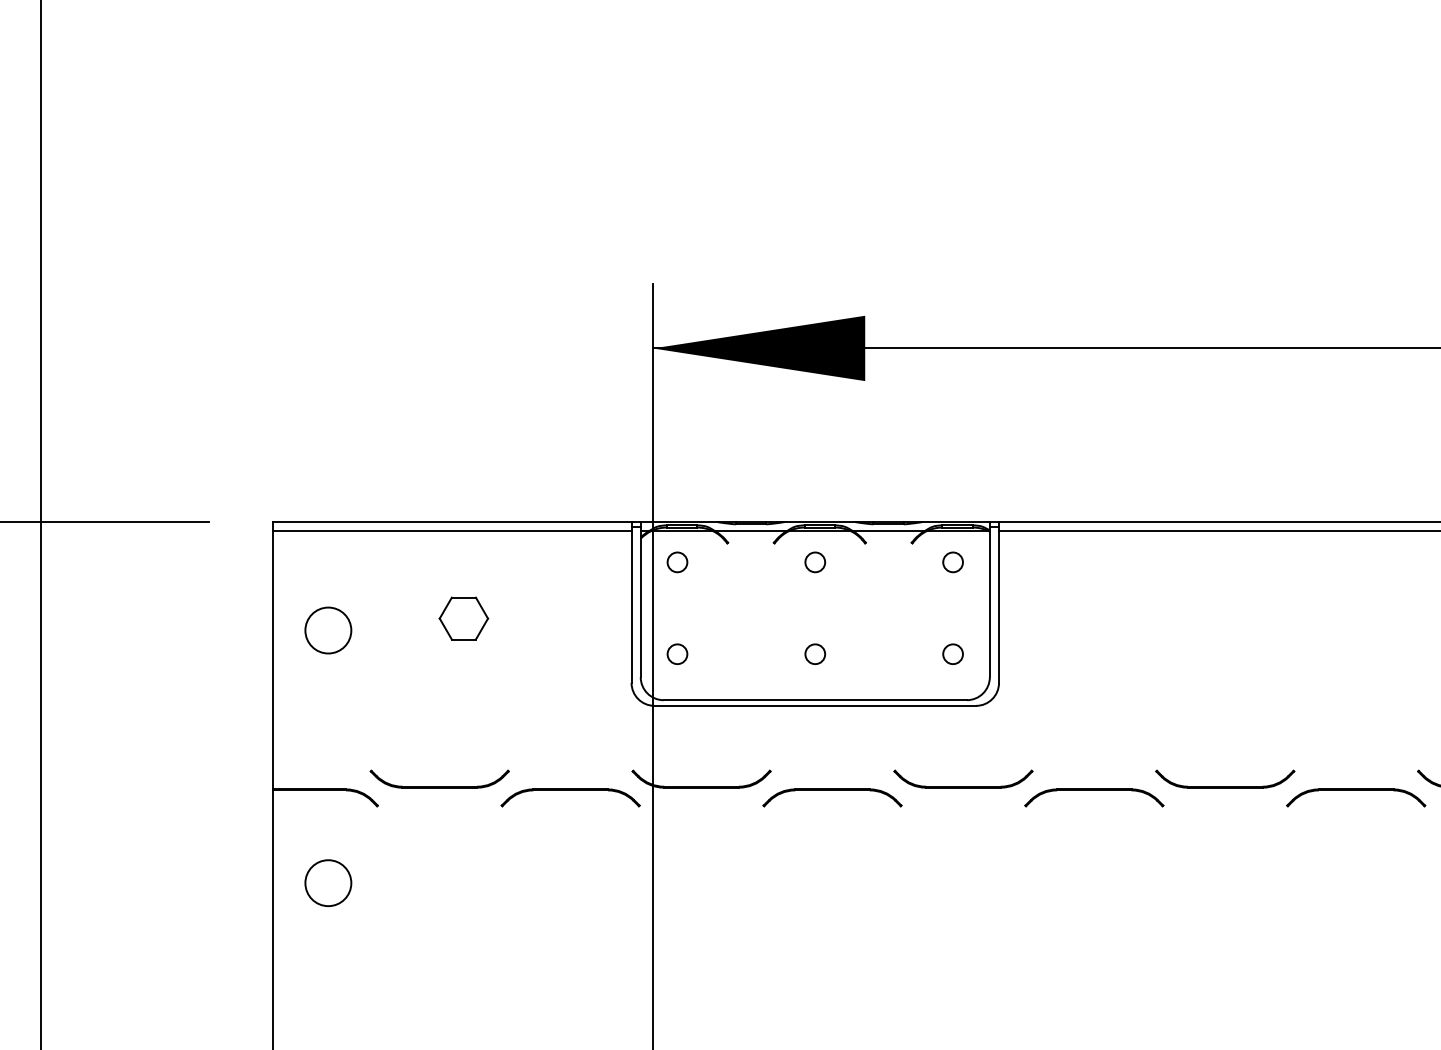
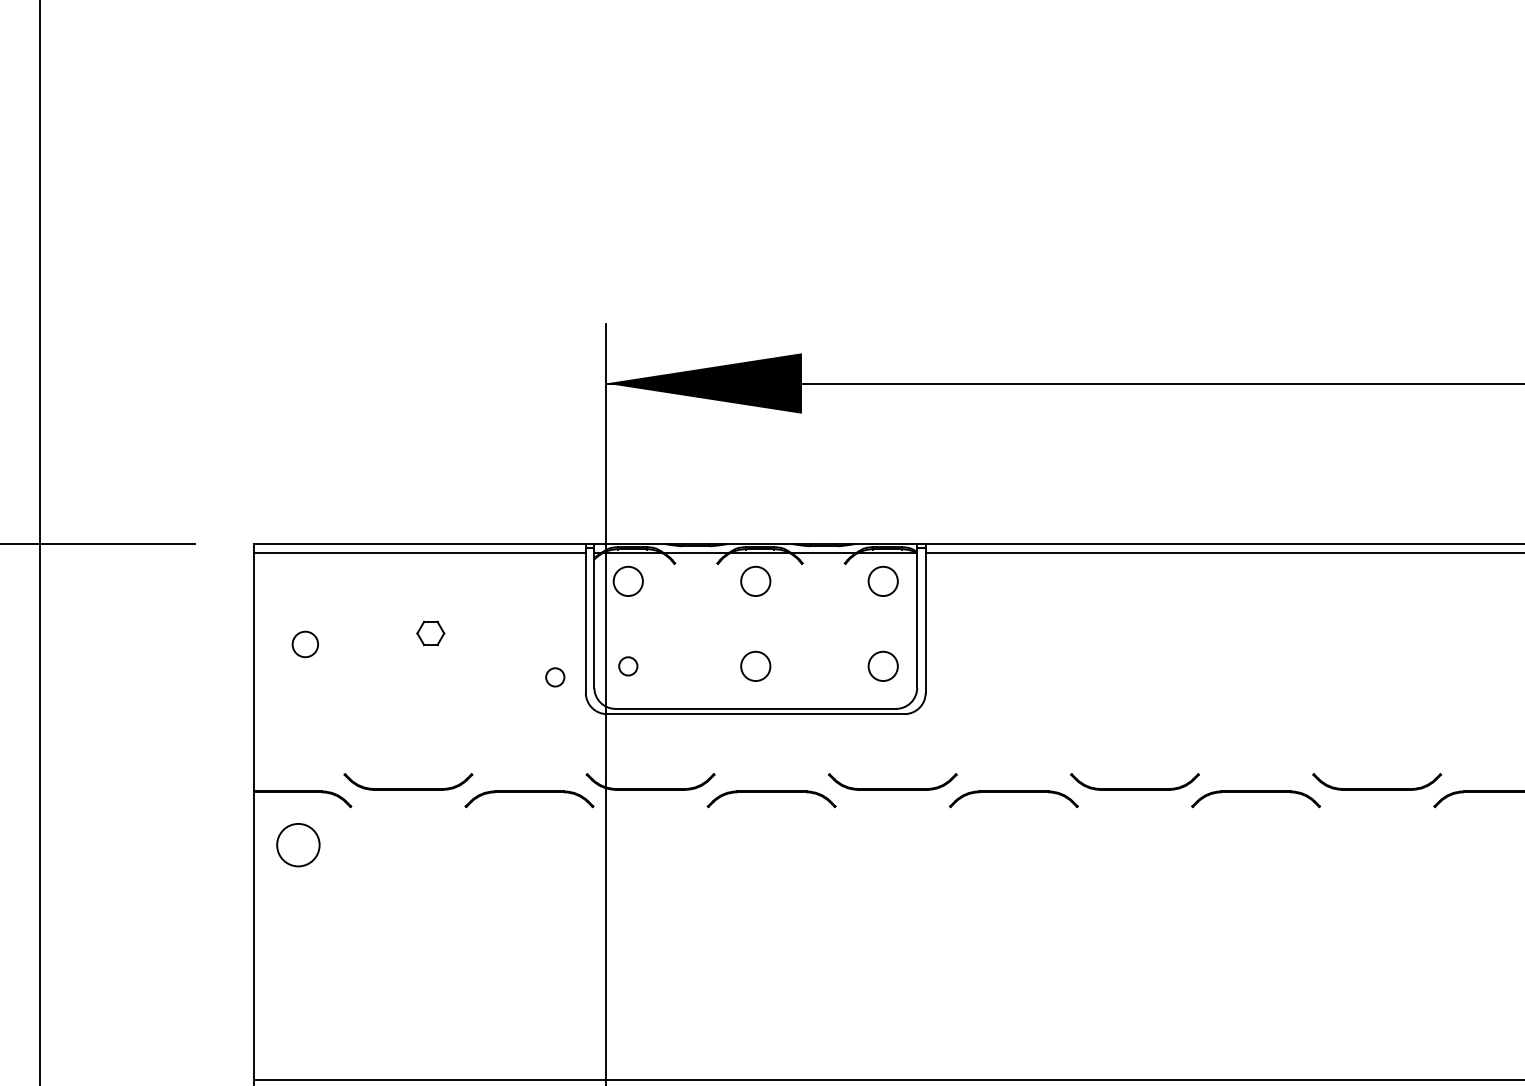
circle: (677, 562) -> (628, 581), size x1.6
circle: (814, 562) -> (755, 581), size x1.6
circle: (953, 562) -> (883, 581), size x1.6
part: (463, 618) -> (430, 633), size x0.6
circle: (328, 630) -> (305, 644), size x0.6
circle: (814, 654) -> (755, 666), size x1.6
circle: (953, 654) -> (883, 666), size x1.6
circle: (598, 666) -> (555, 677), added
circle: (328, 883) -> (298, 845), moved

